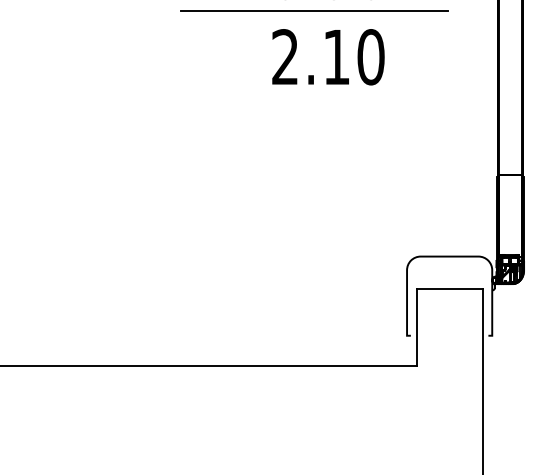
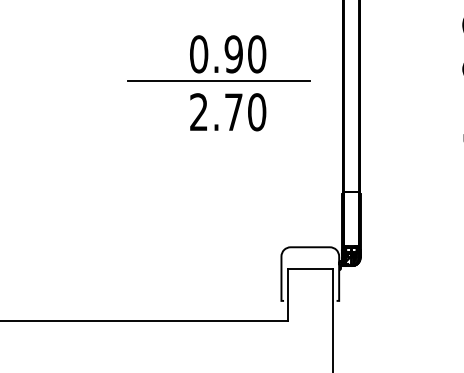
text: (336, 56) -> (233, 111), 2.10 -> 2.70

